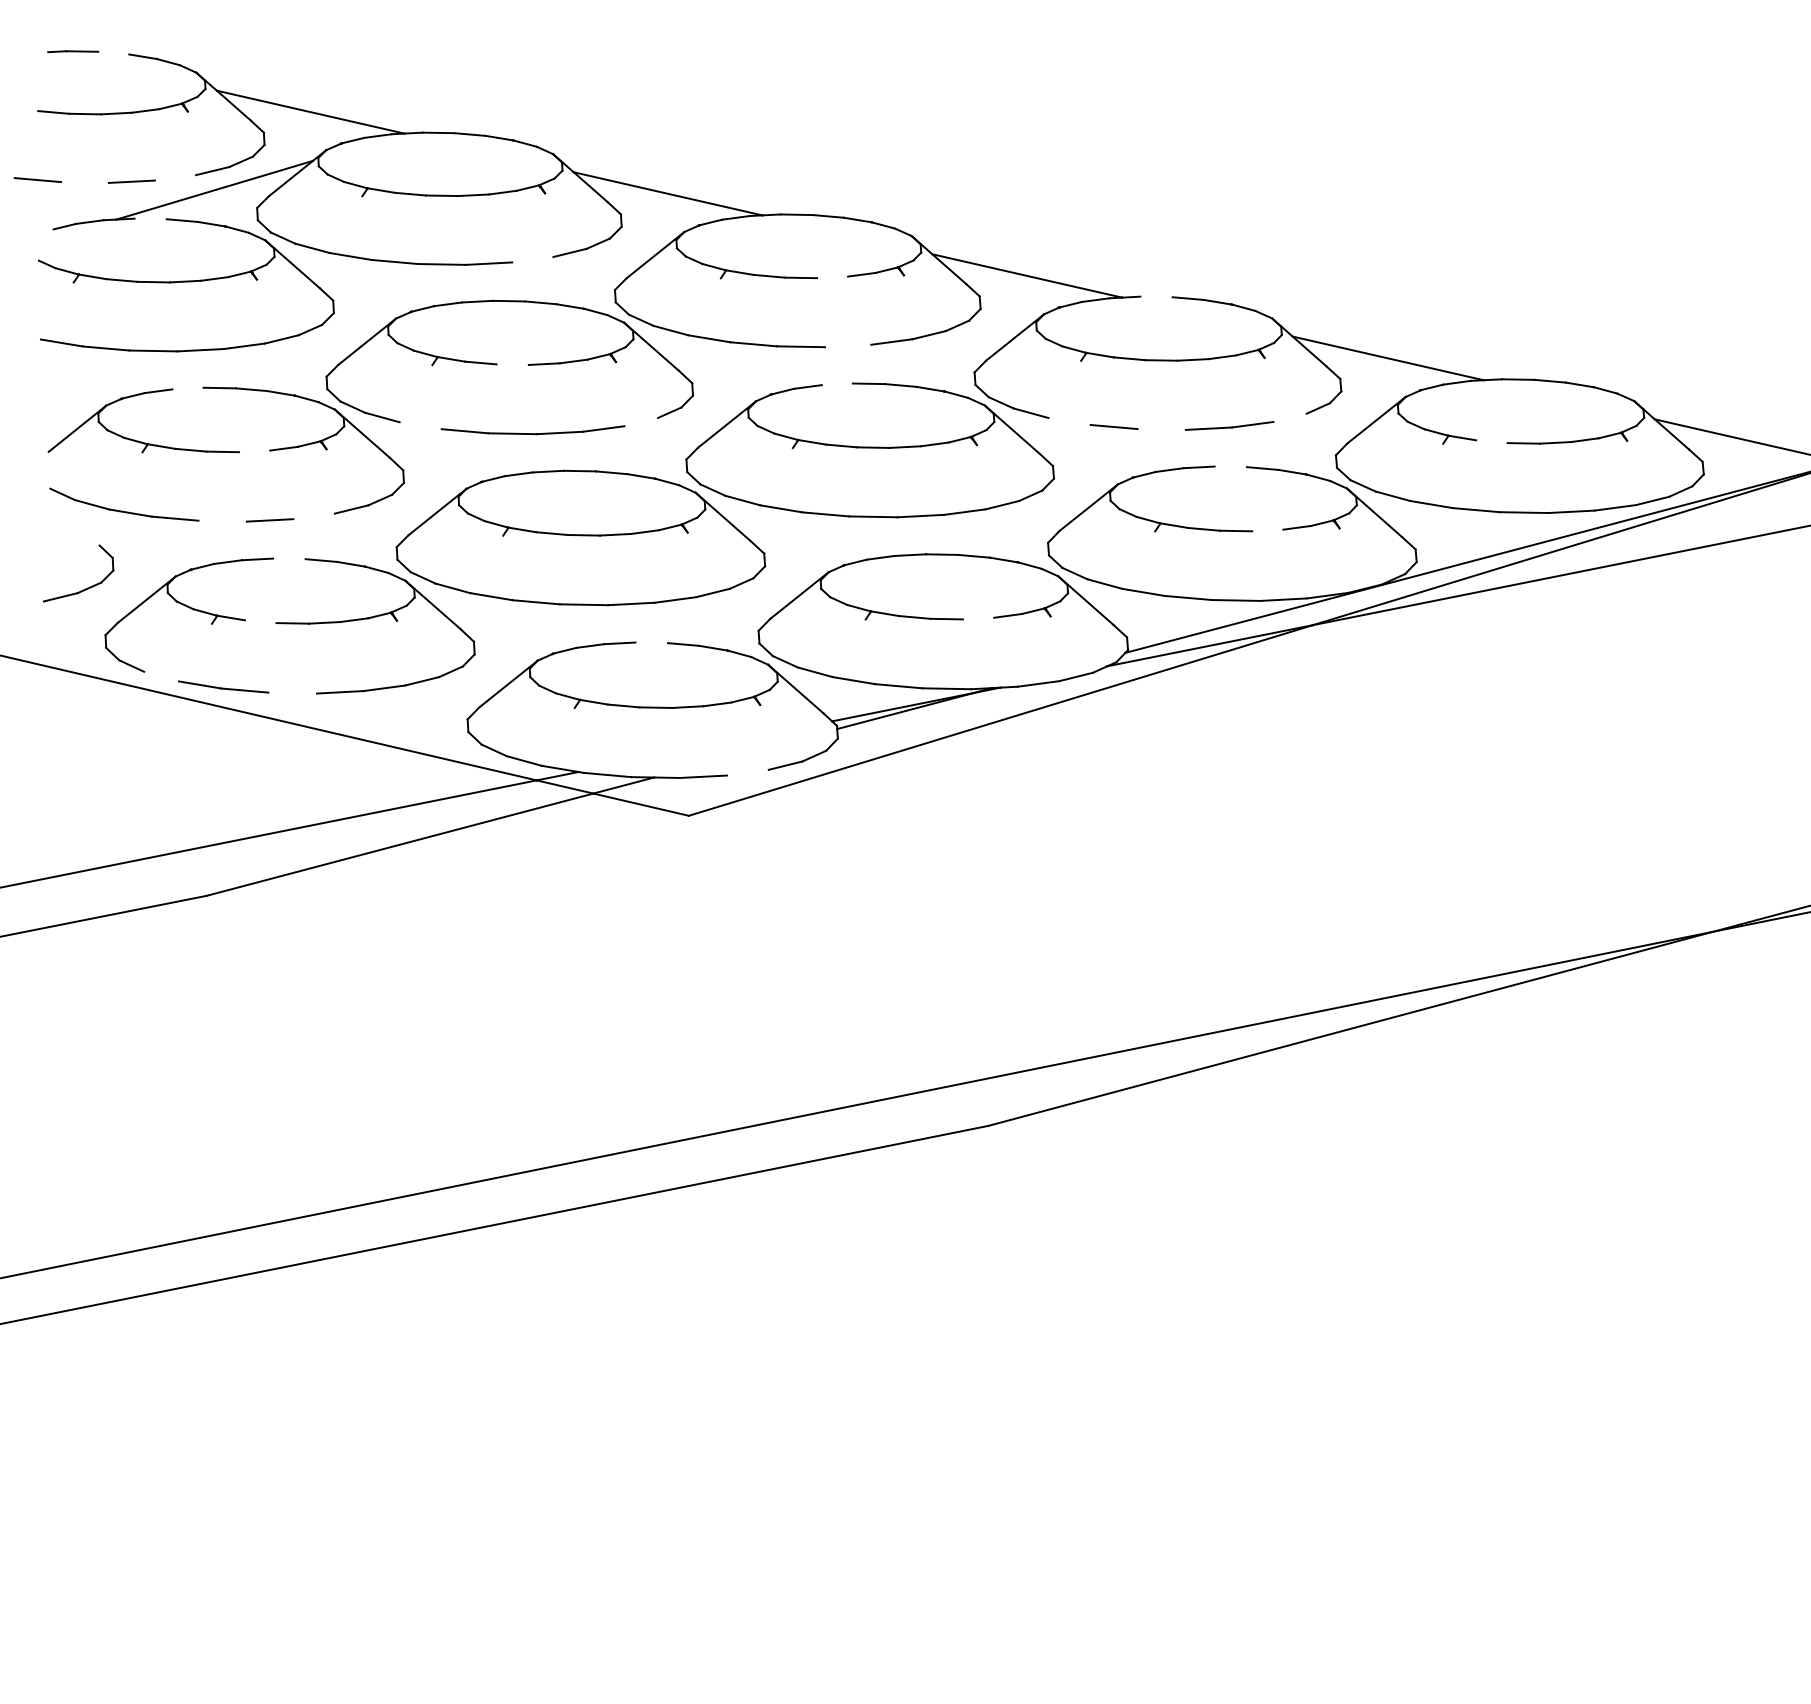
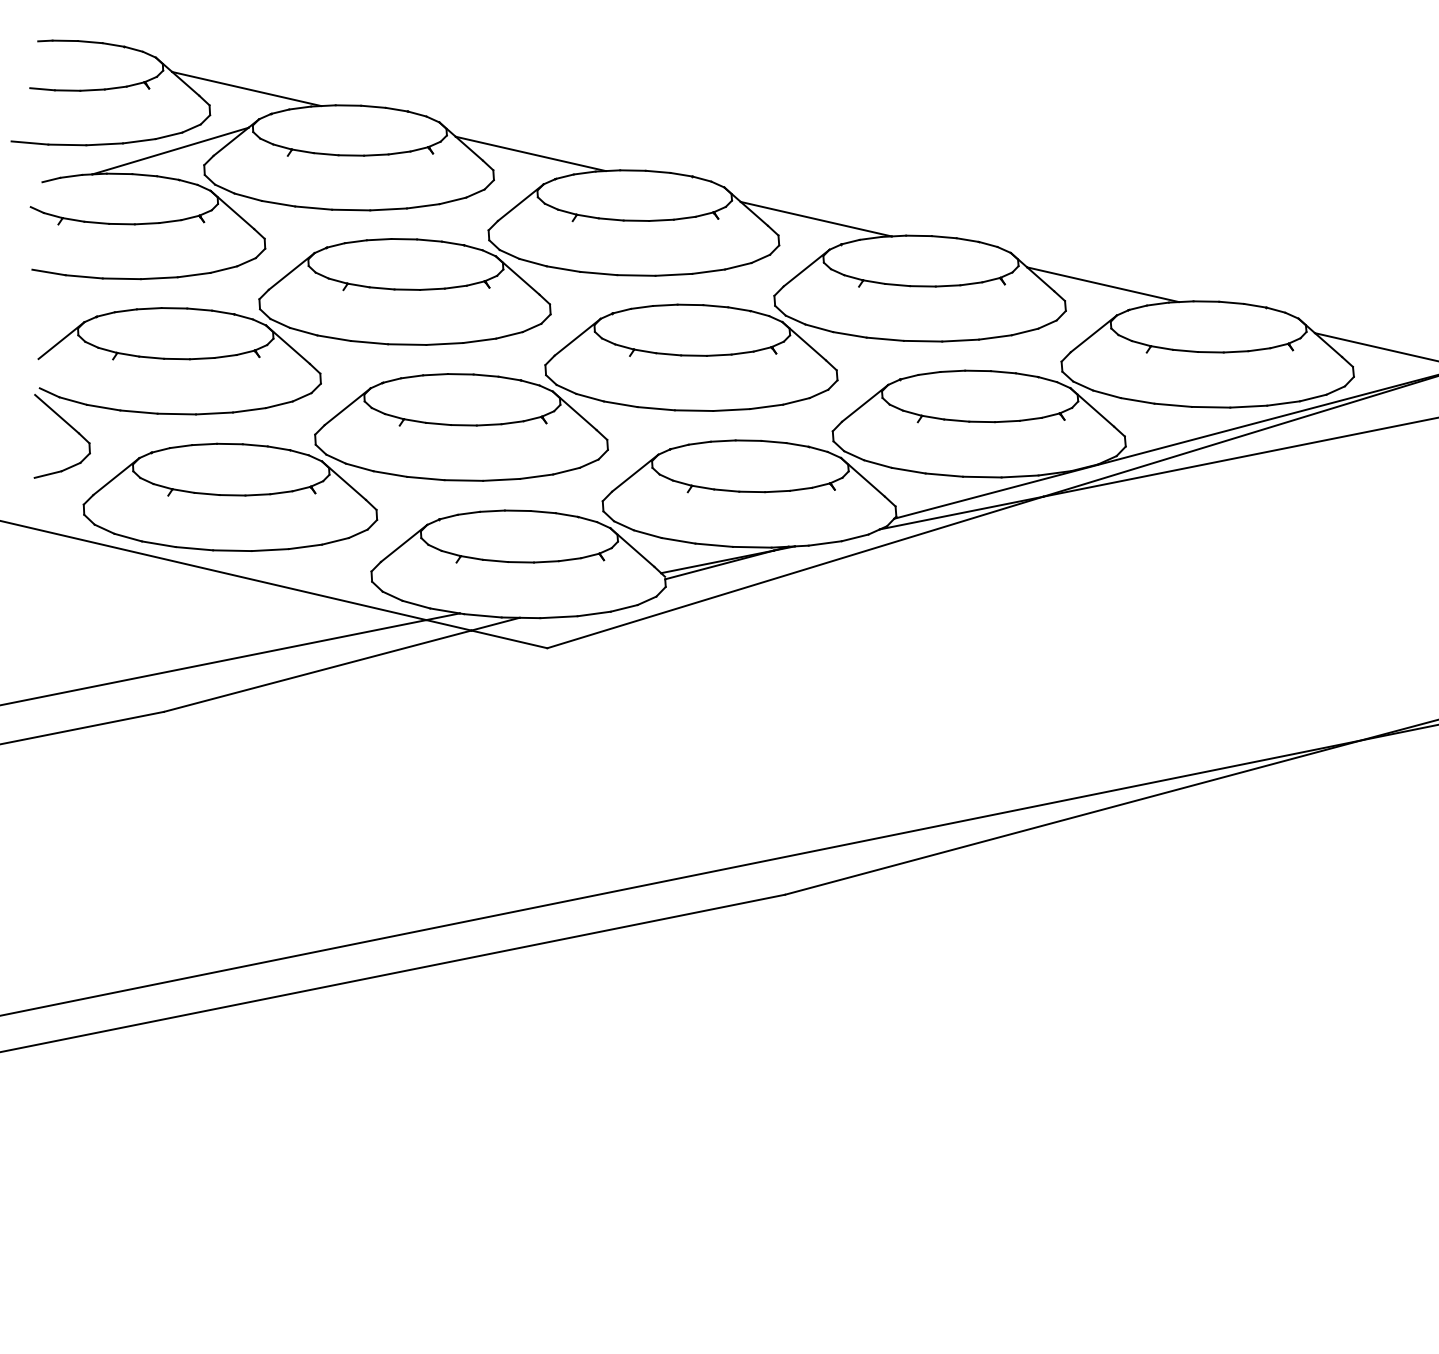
line: (112, 53) -> (89, 42), added
line: (175, 178) -> (139, 141), added
line: (85, 181) -> (67, 144), added
line: (150, 218) -> (119, 173), added
line: (531, 259) -> (422, 206), added
line: (832, 276) -> (661, 219), added
line: (1155, 296) -> (918, 235), added
line: (847, 345) -> (673, 274), added
line: (512, 364) -> (407, 289), added
line: (836, 383) -> (664, 304), added
line: (187, 388) -> (148, 308), added
line: (1289, 417) -> (1024, 331), added
line: (1069, 421) -> (849, 334), added
line: (641, 422) -> (509, 335), added
line: (419, 424) -> (333, 337), added
line: (1160, 428) -> (922, 340), added
line: (1491, 441) -> (1185, 350), added
line: (253, 451) -> (201, 358), added
line: (1230, 466) -> (977, 370), added
line: (314, 516) -> (249, 410), added
line: (72, 520) -> (57, 413), added
line: (222, 520) -> (176, 413), added
line: (1267, 530) -> (1007, 421), added
line: (288, 558) -> (229, 443), added
line: (978, 618) -> (777, 491), added
line: (259, 621) -> (206, 493), added
line: (651, 642) -> (517, 510), added
line: (161, 676) -> (128, 537), added
line: (292, 692) -> (232, 550), added
line: (746, 772) -> (593, 613), added

